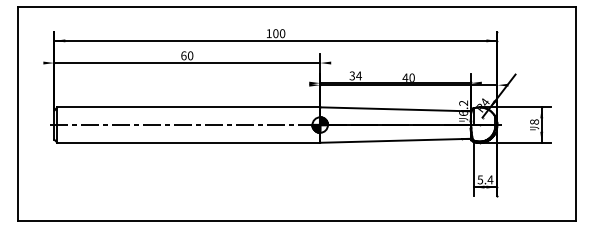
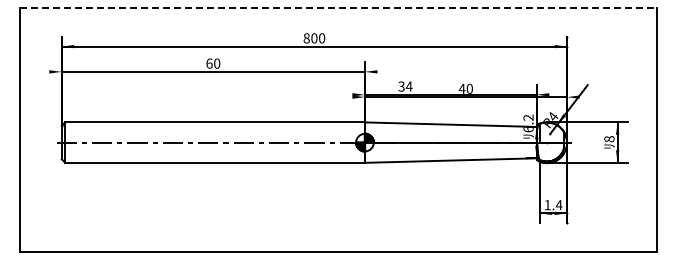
line: (297, 6) -> (338, 7), solid -> dashed
text: (268, 33) -> (306, 38), 100 -> 800
text: (480, 180) -> (547, 205), 5.4 -> 1.4

